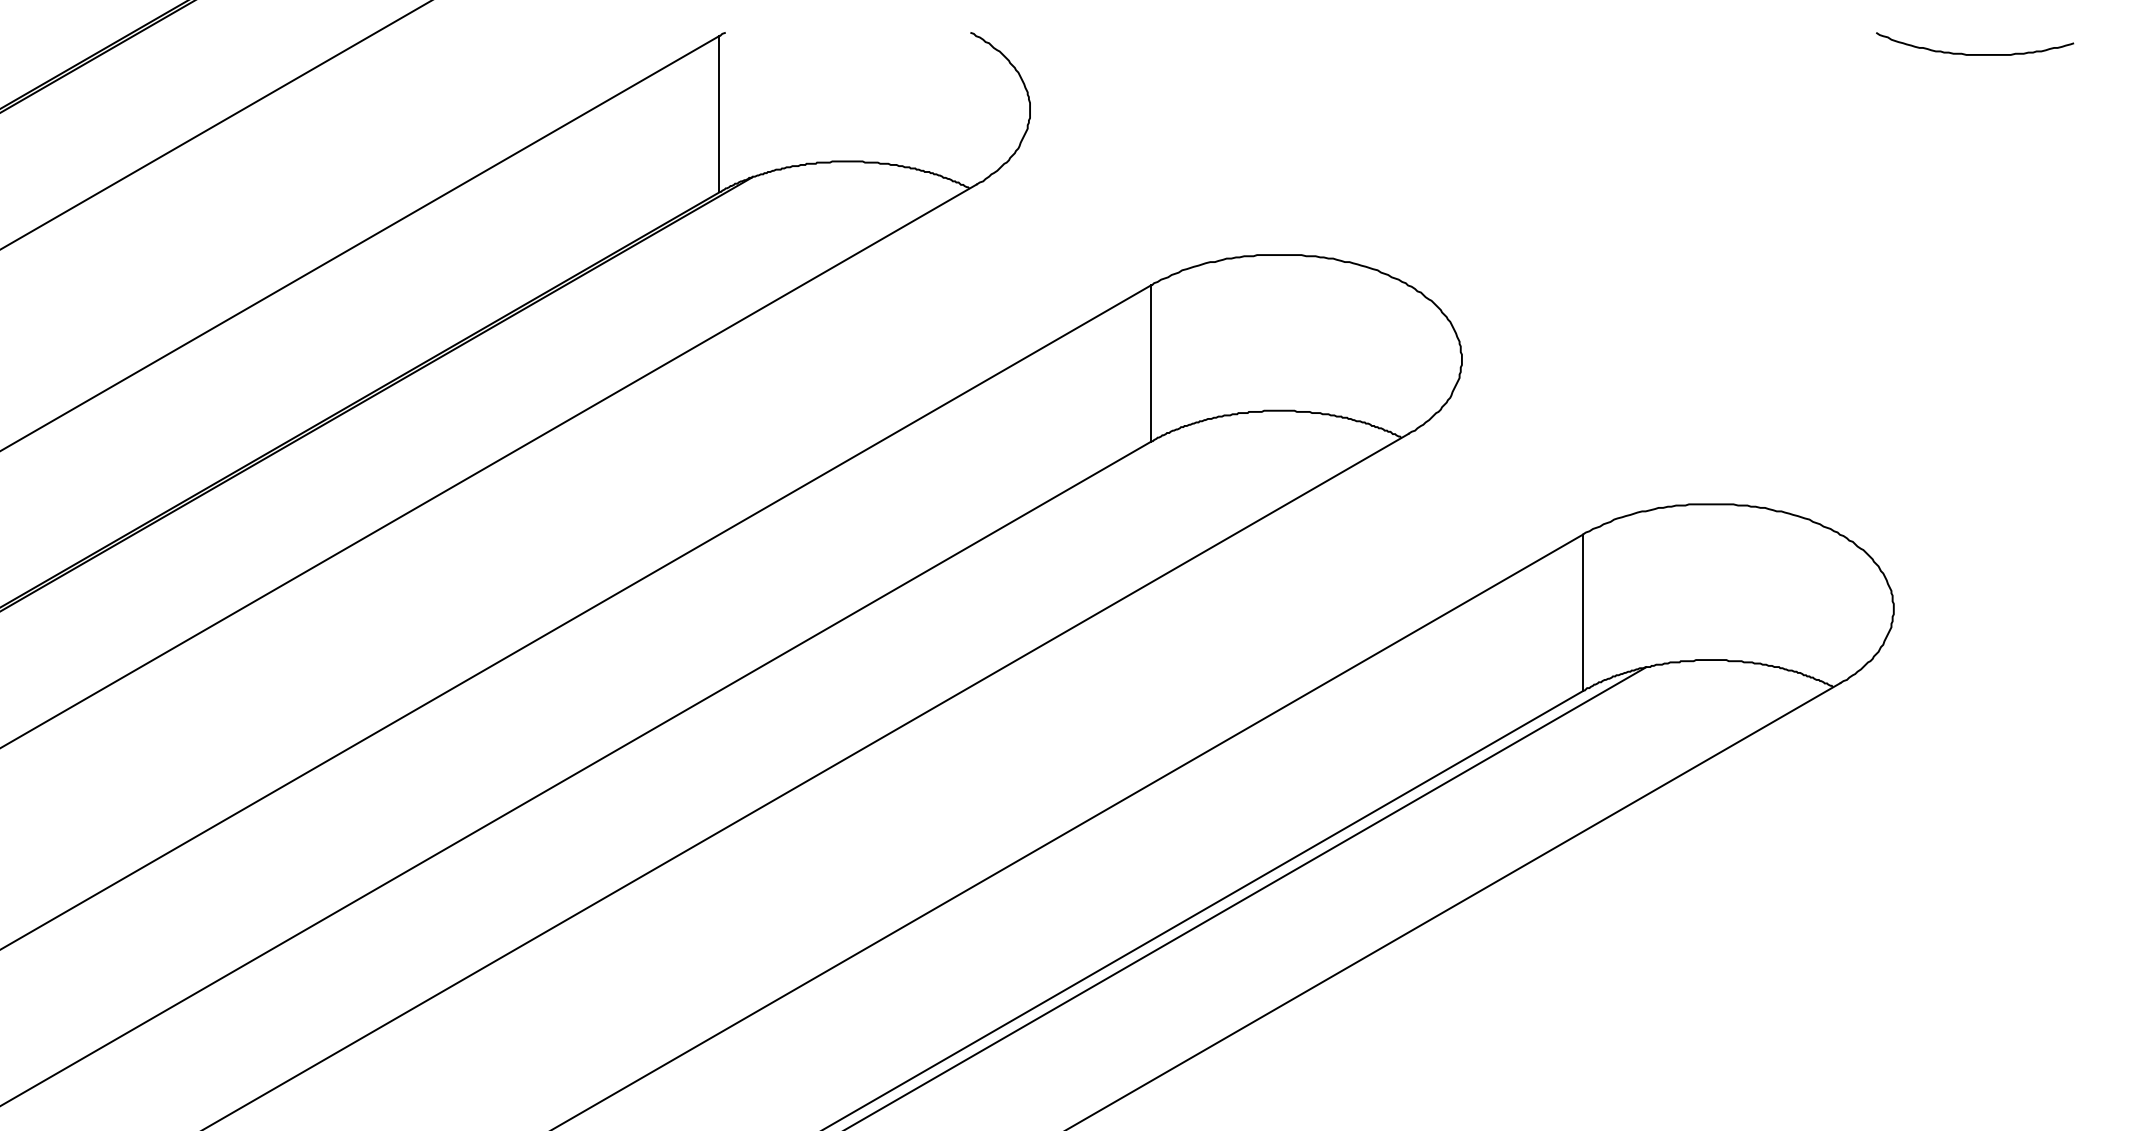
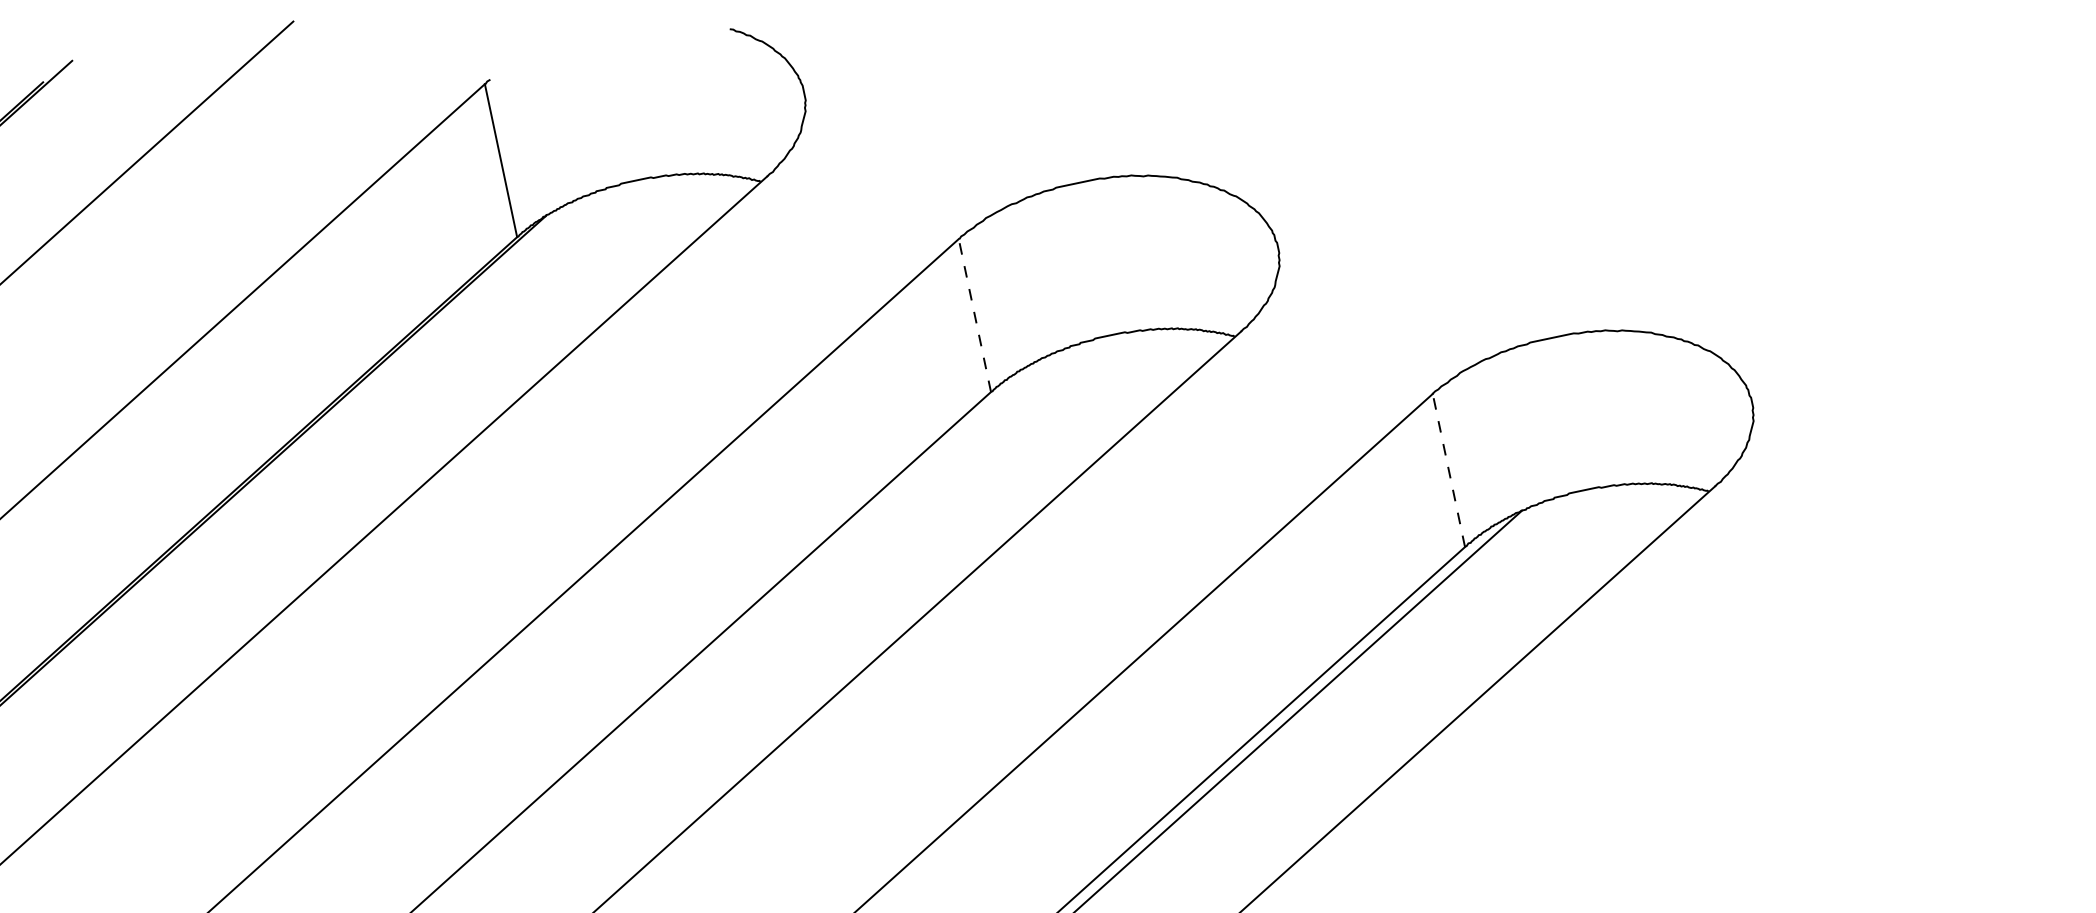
line: (1151, 362) -> (974, 314), solid -> dashed
line: (1583, 612) -> (1449, 470), solid -> dashed

